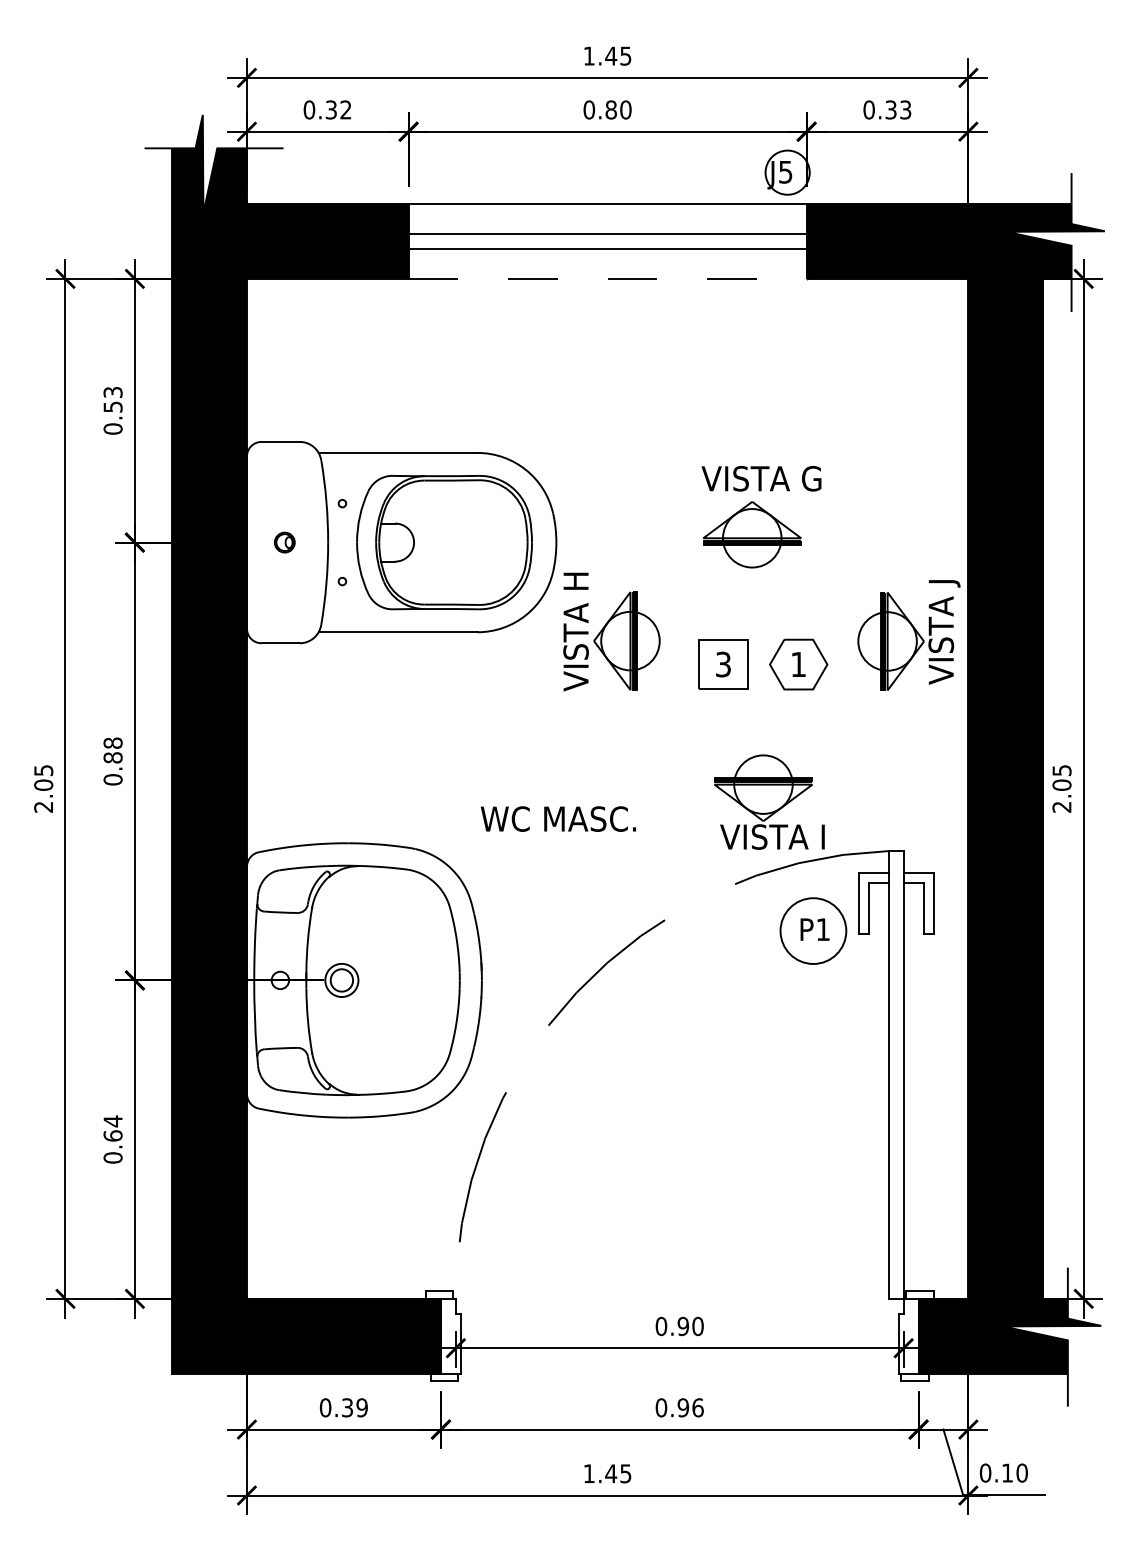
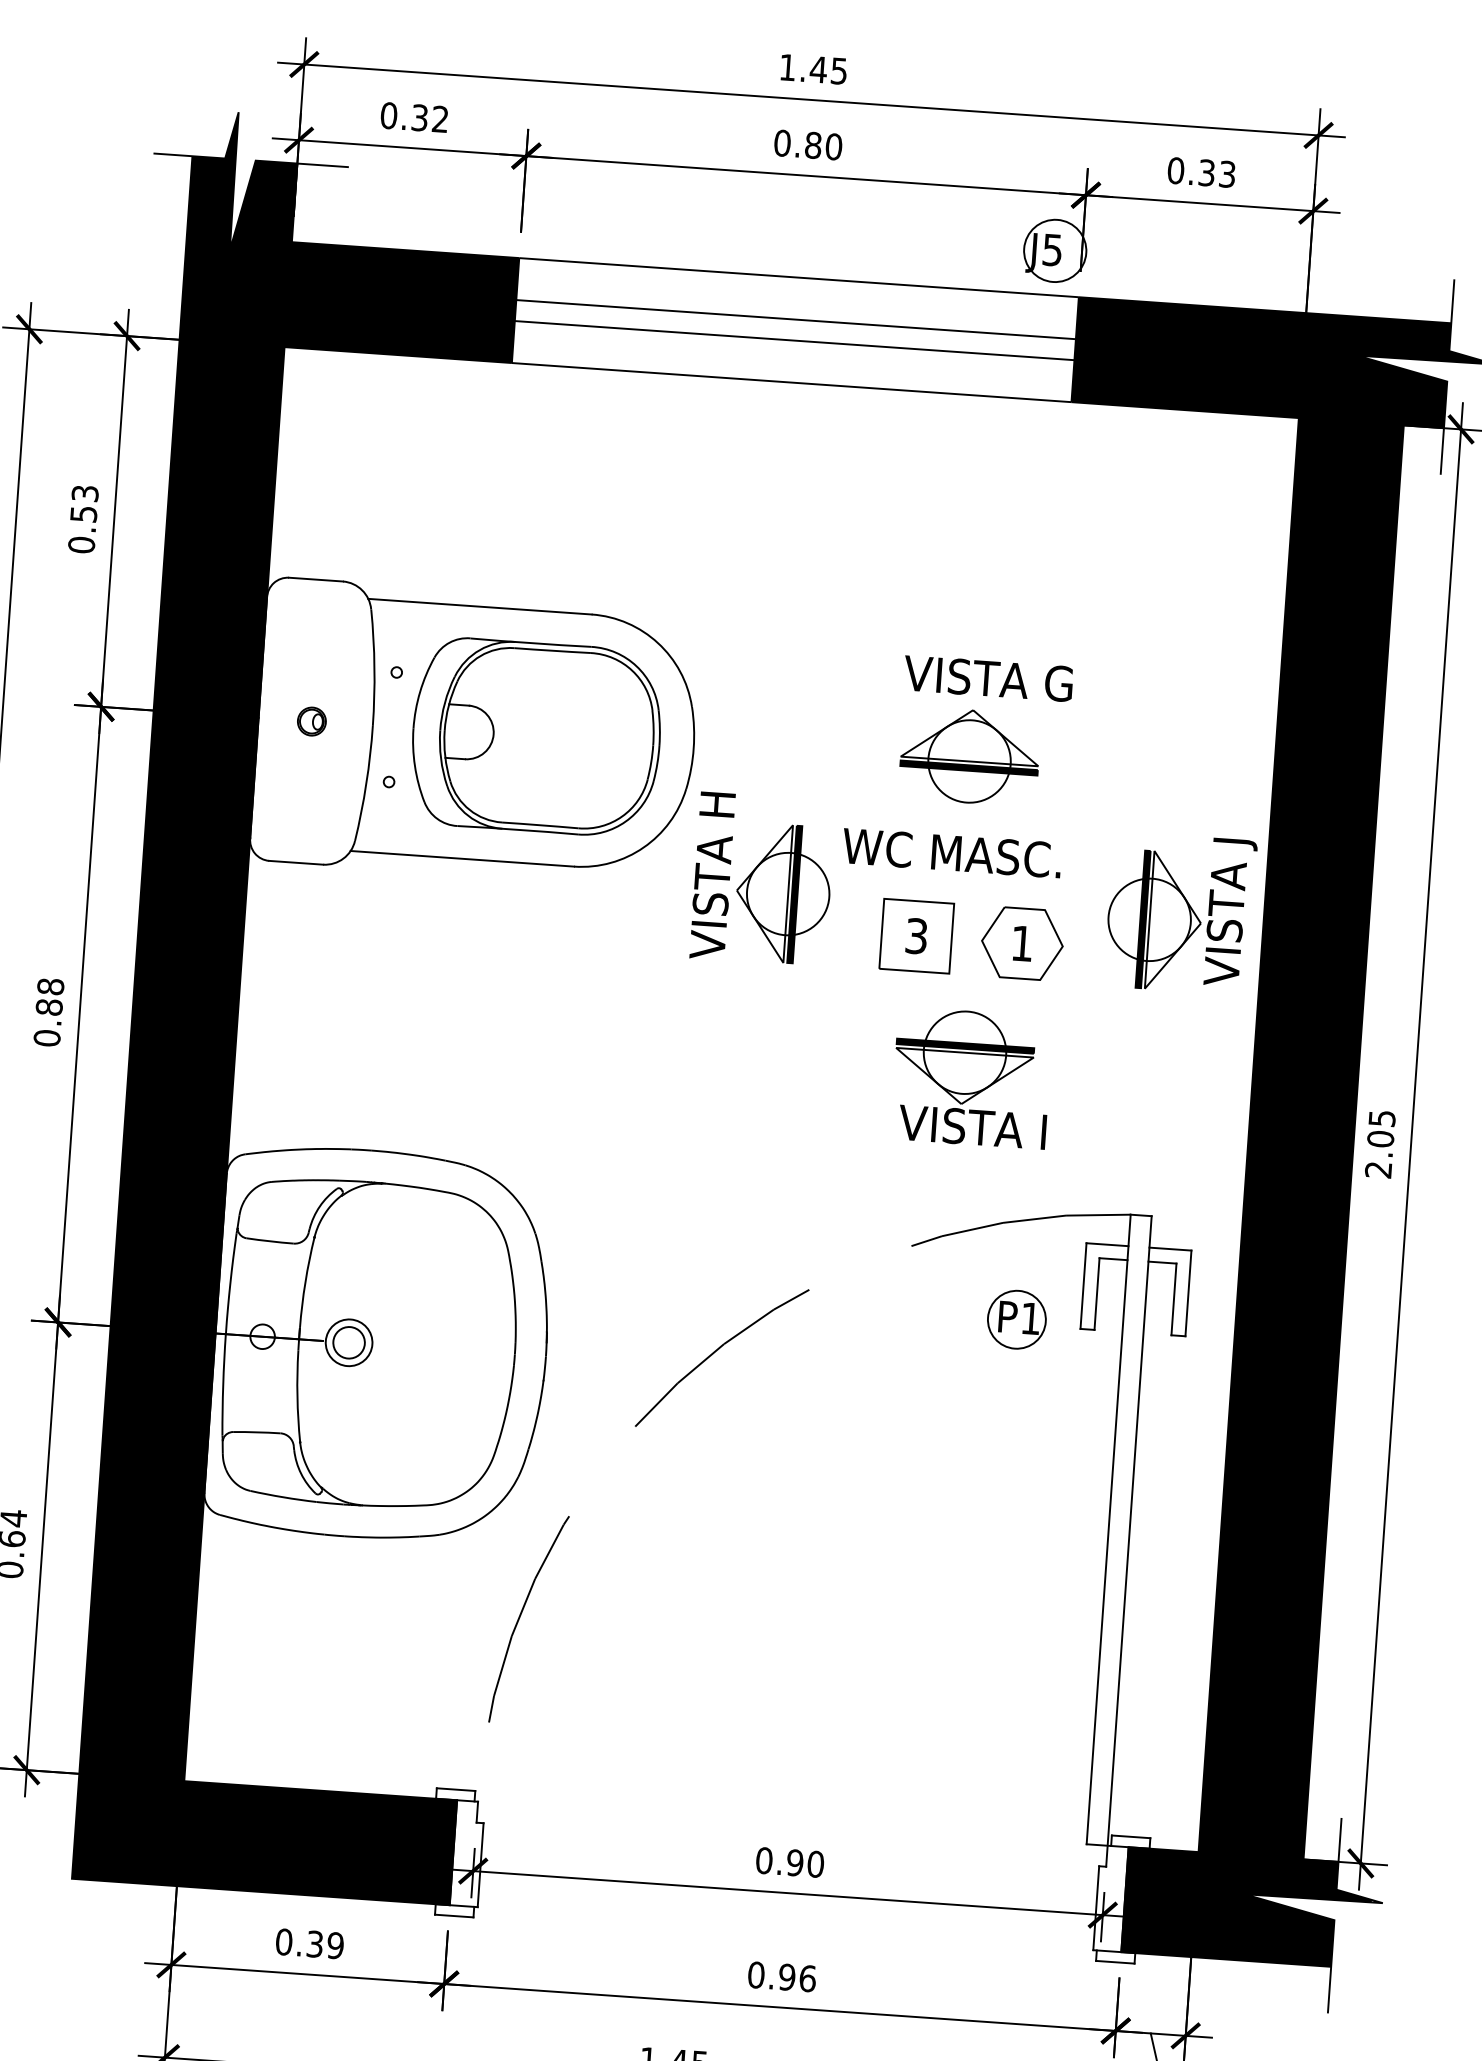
line: (608, 278) -> (792, 382), dashed -> solid
part: (769, 801) -> (971, 1077), moved
text: (557, 818) -> (950, 852), moved
circle: (812, 930) -> (1015, 1318), size x0.62

